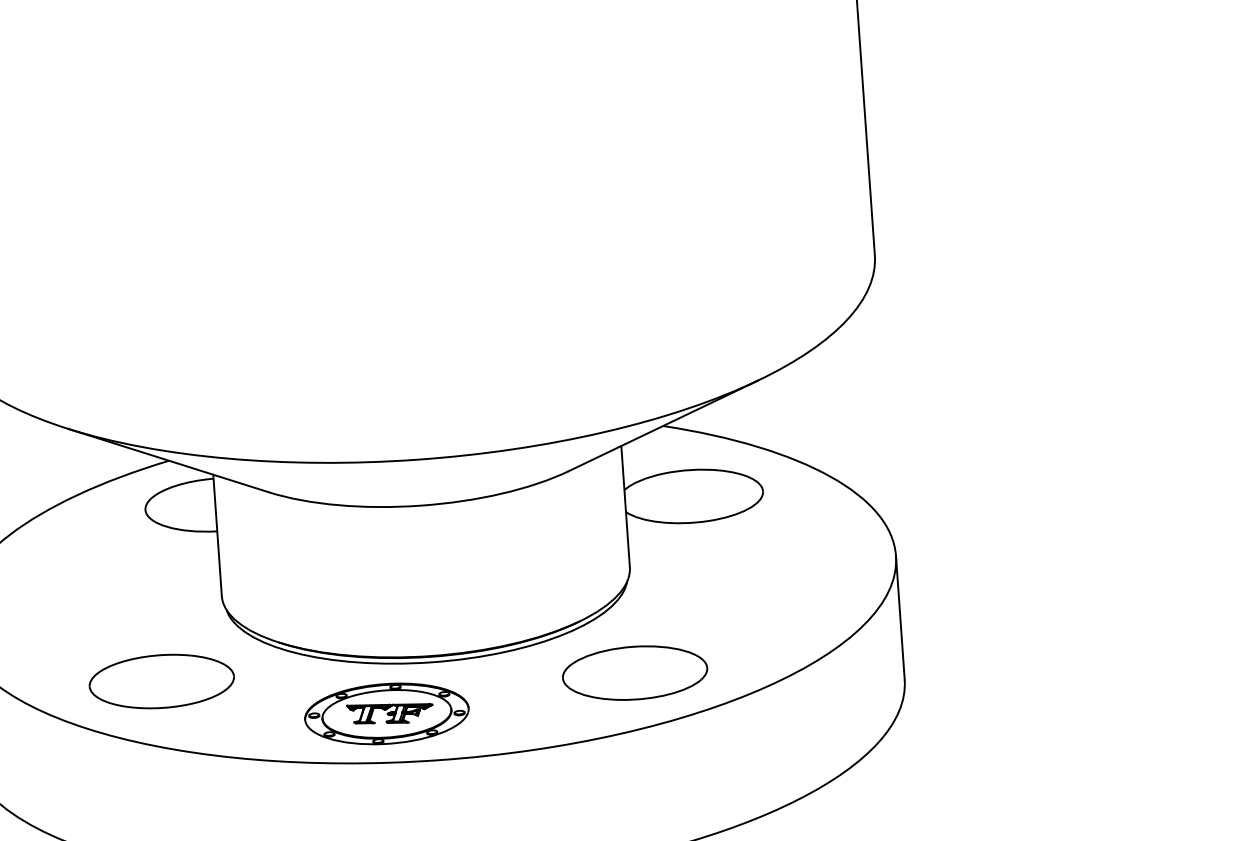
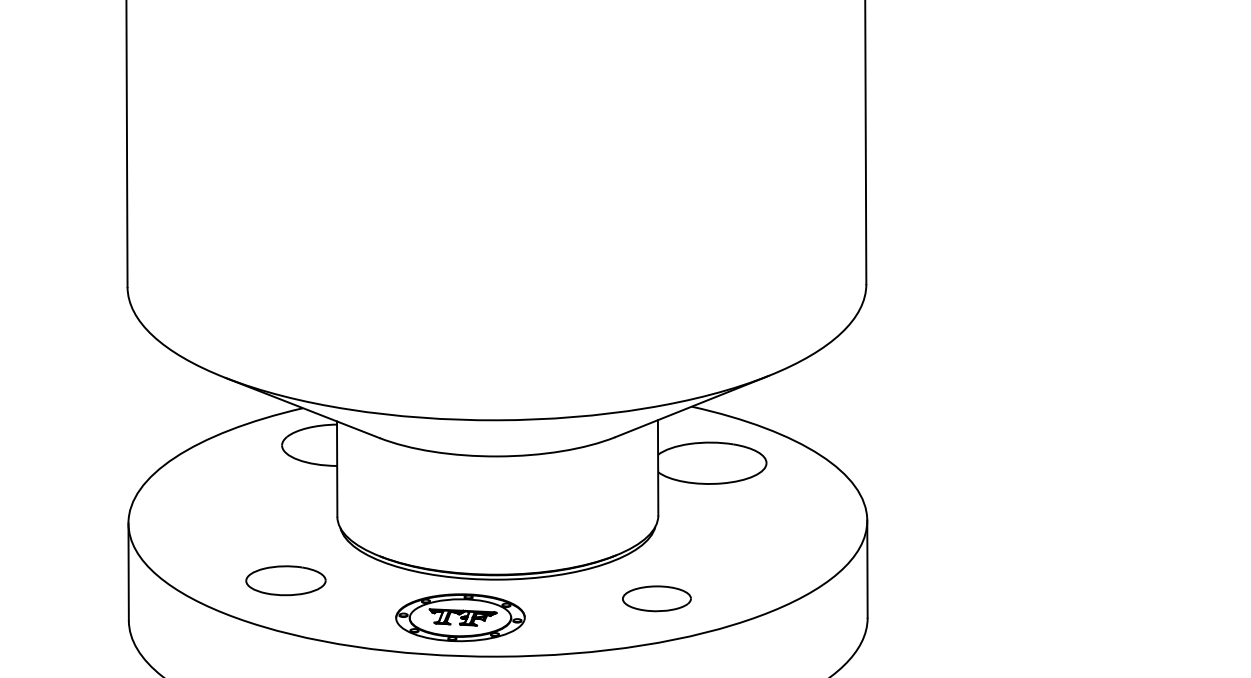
part: (634, 672) -> (656, 598), size x0.6
part: (161, 681) -> (285, 580), size x0.7

